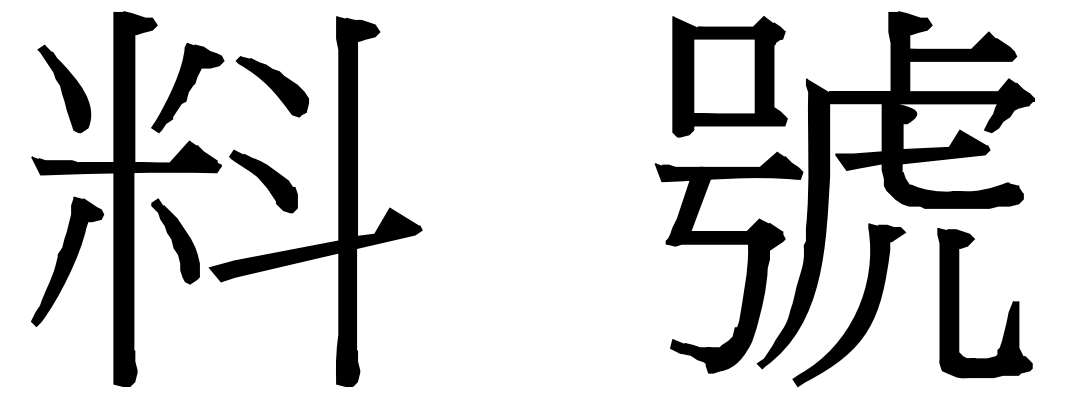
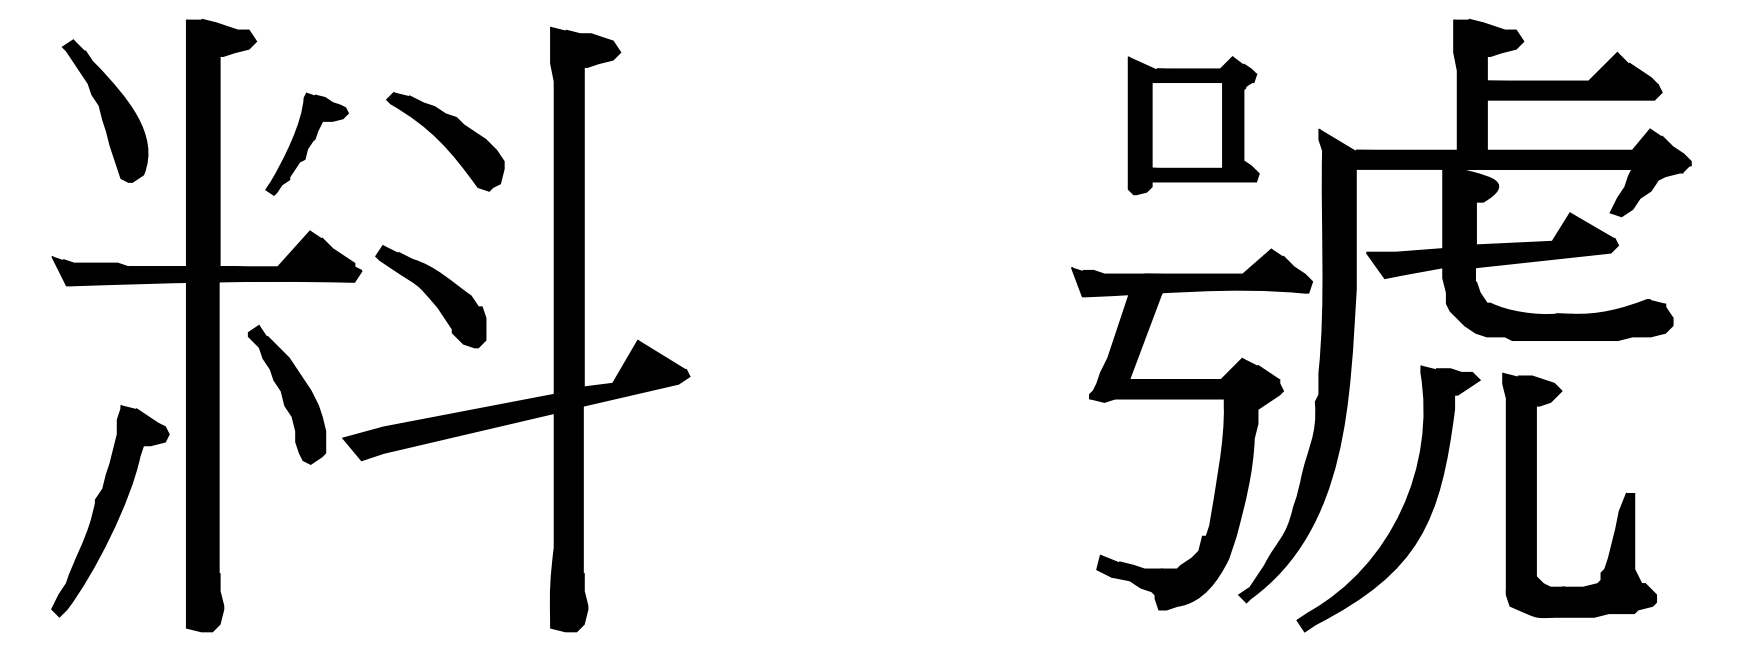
part: (729, 76) -> (1192, 125), size x0.7
part: (64, 88) -> (105, 110), moved
part: (187, 88) -> (306, 144), size x0.7
part: (67, 261) -> (110, 511), moved
part: (959, 303) -> (1537, 496), moved

